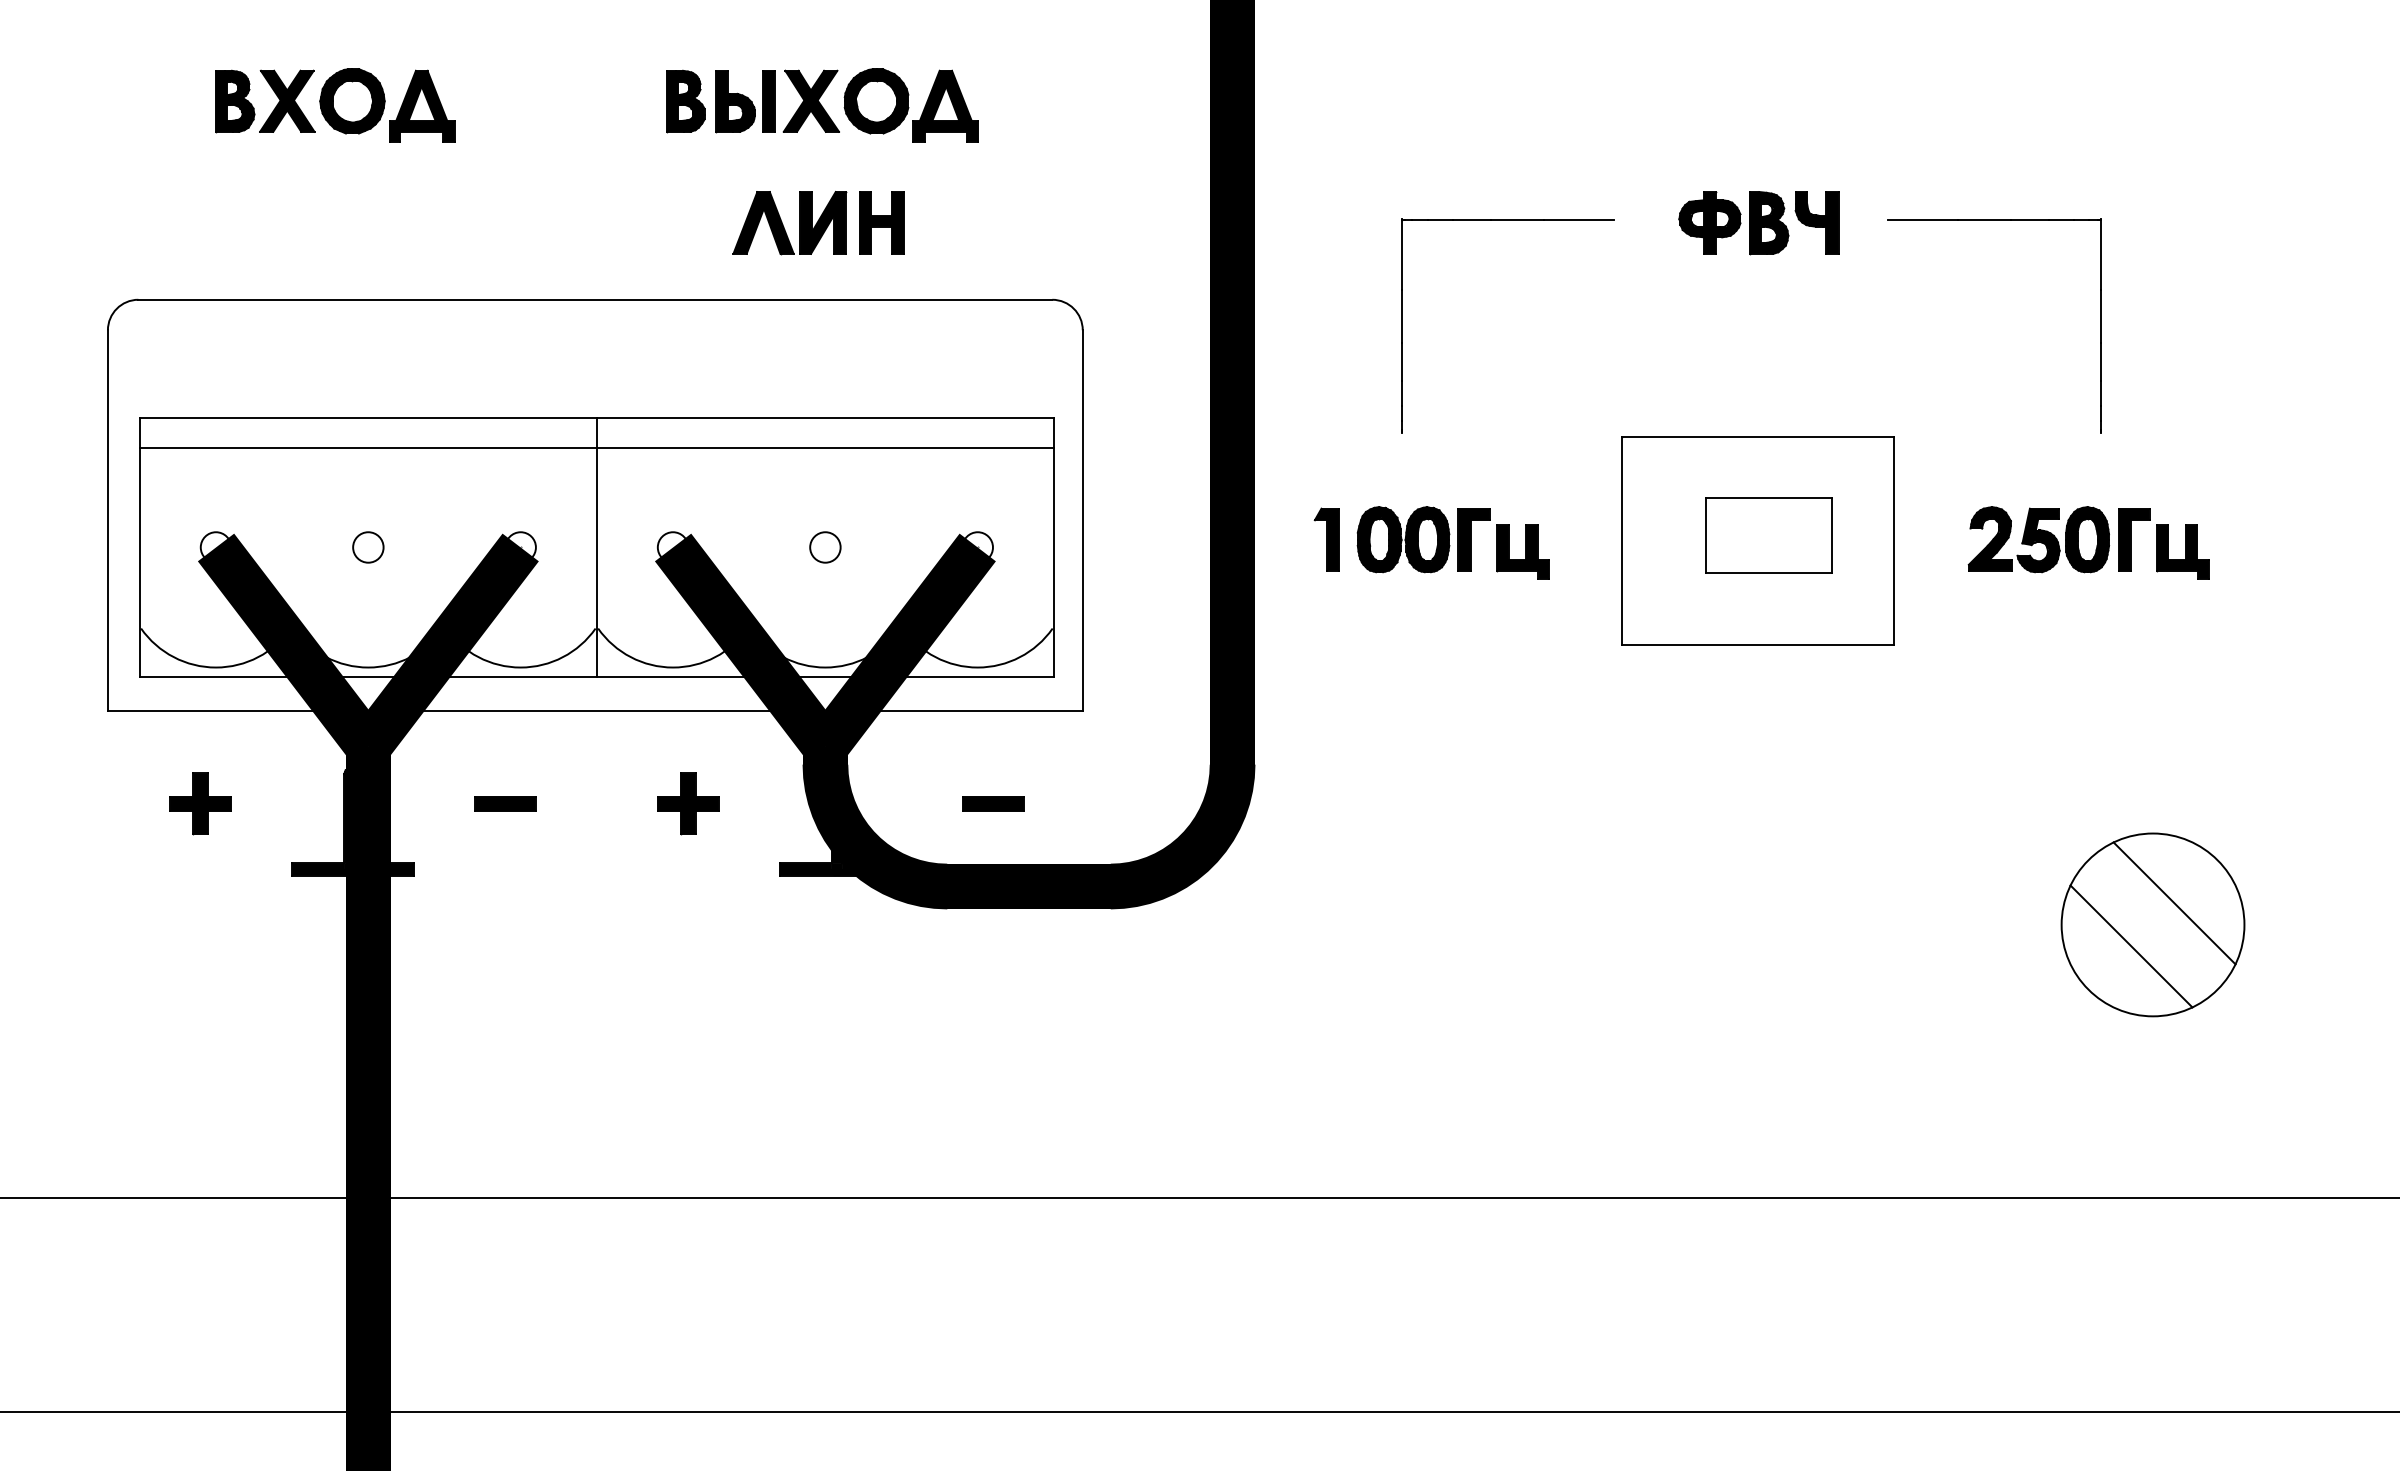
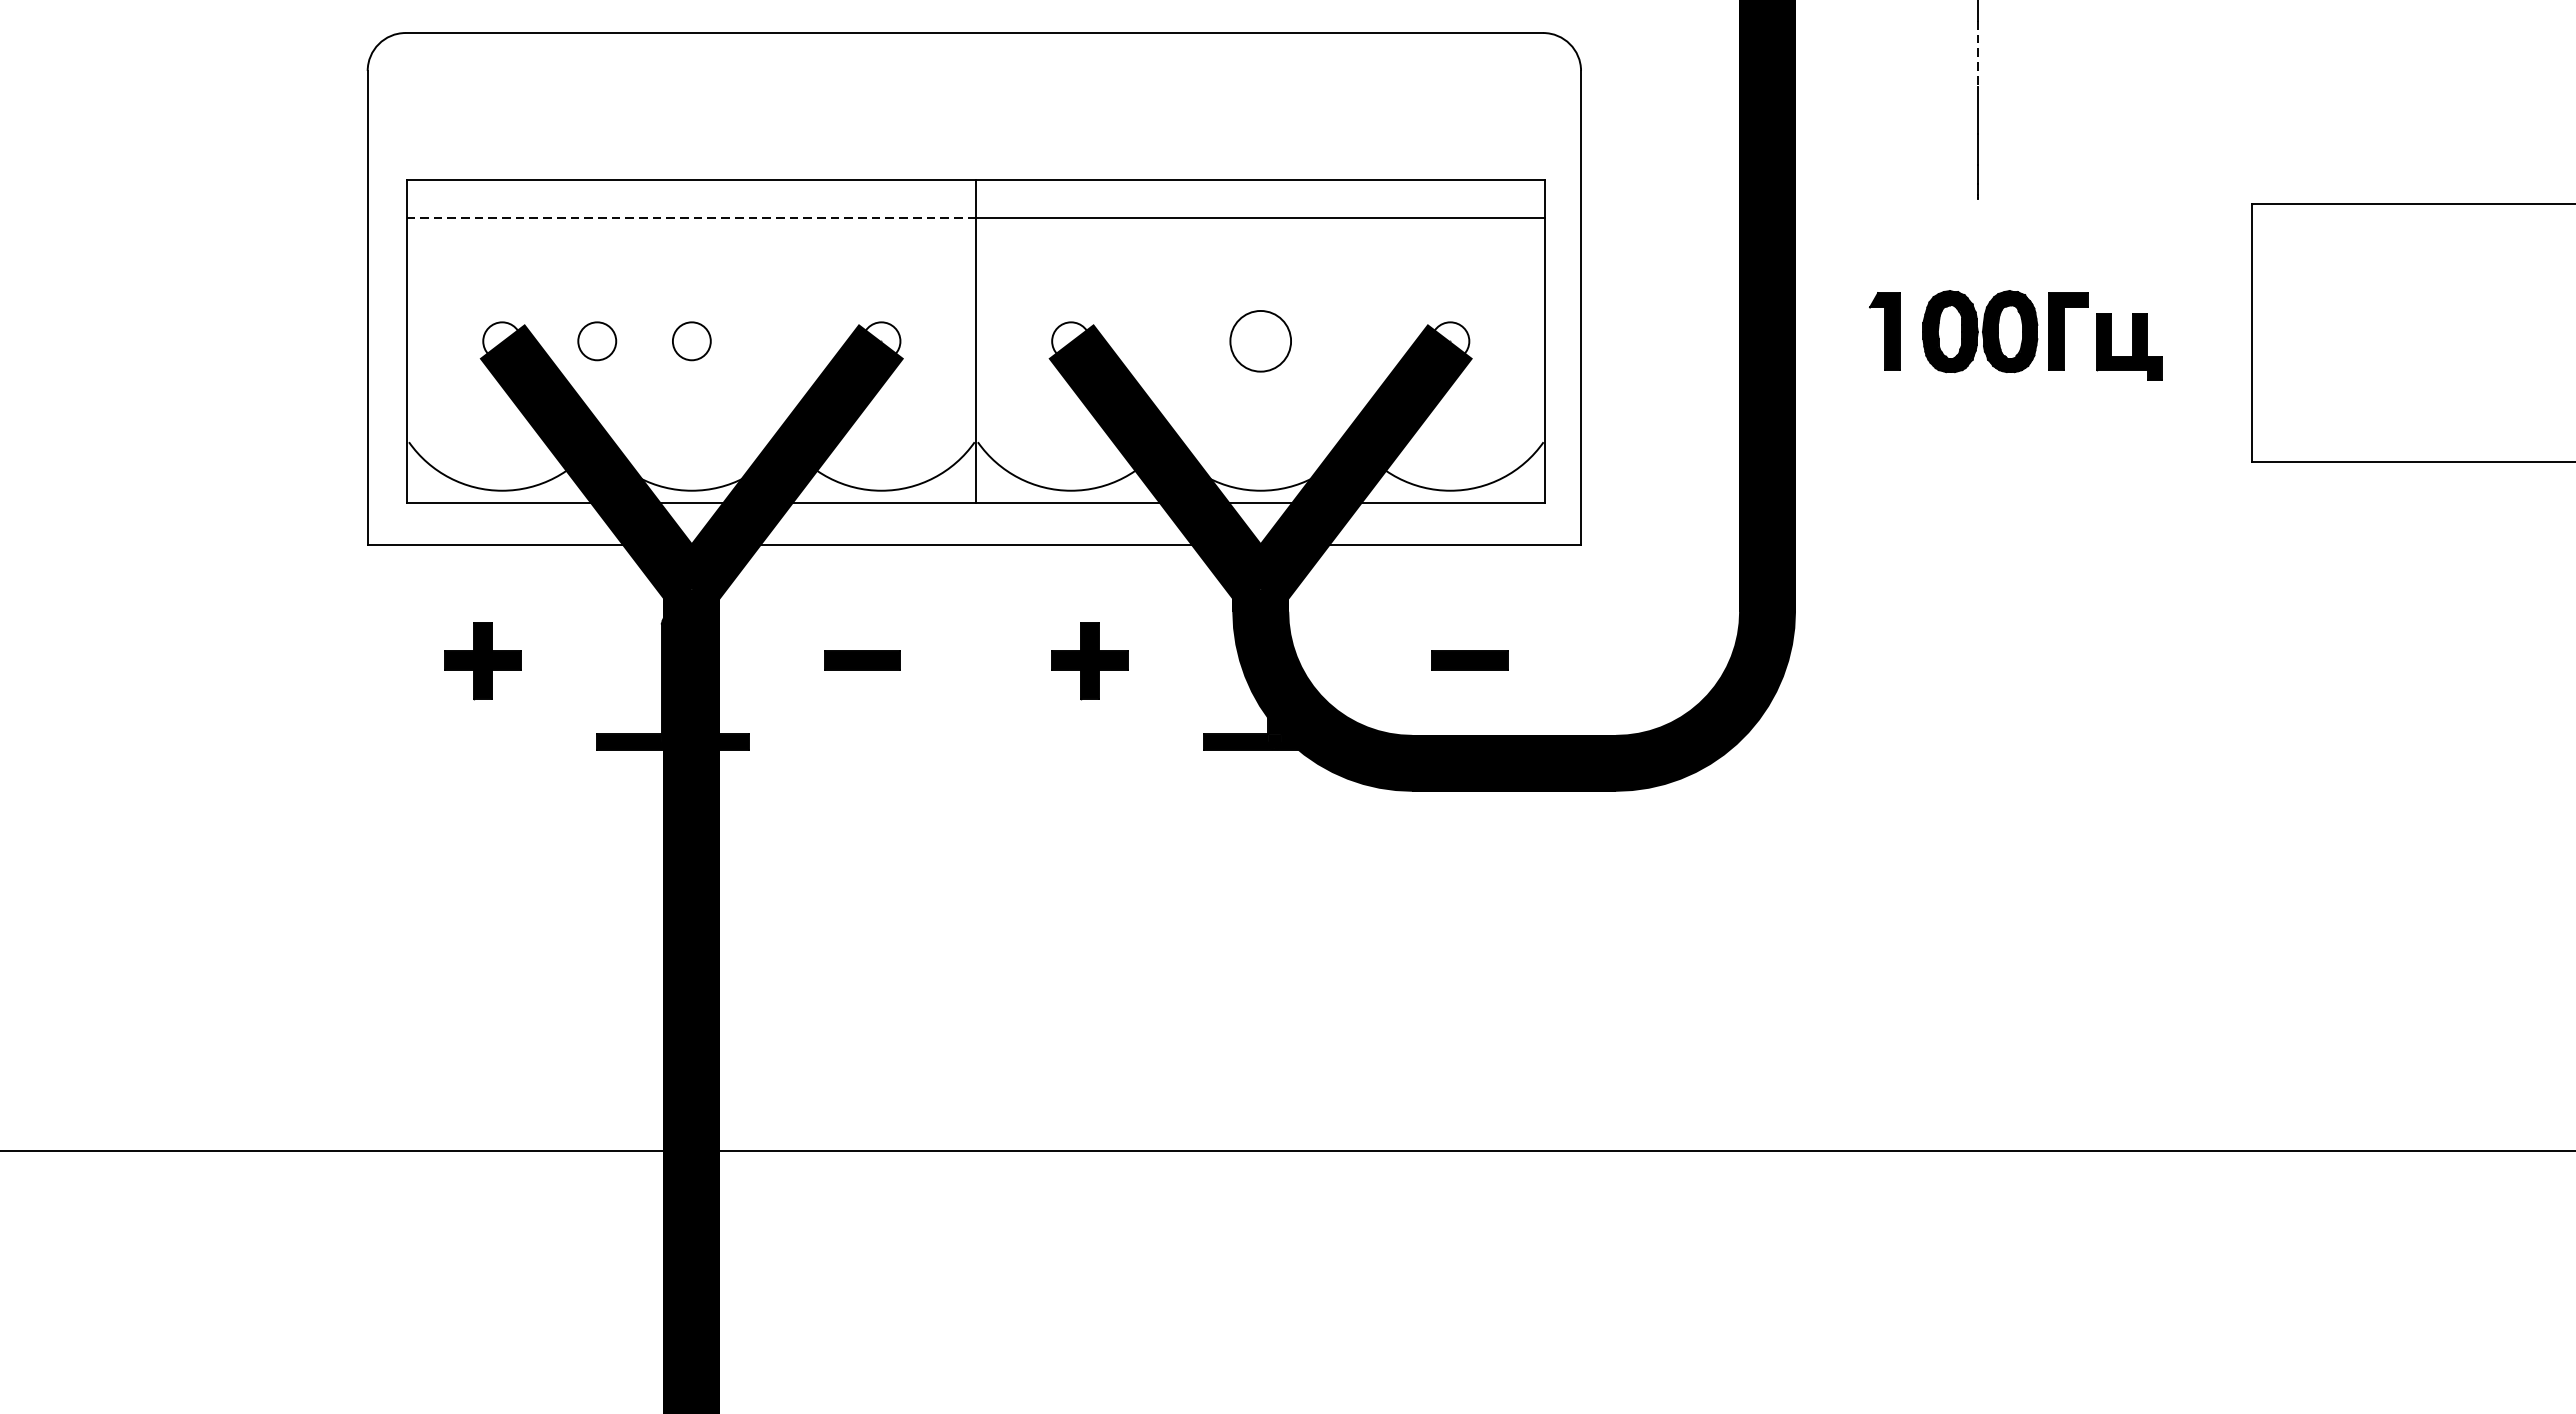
line: (1401, 317) -> (1977, 55), solid -> dashed
line: (368, 448) -> (692, 218), solid -> dashed
part: (1768, 535) -> (2434, 326), removed
circle: (292, 547) -> (597, 341), added
circle: (825, 547) -> (1260, 341), size x1.6

